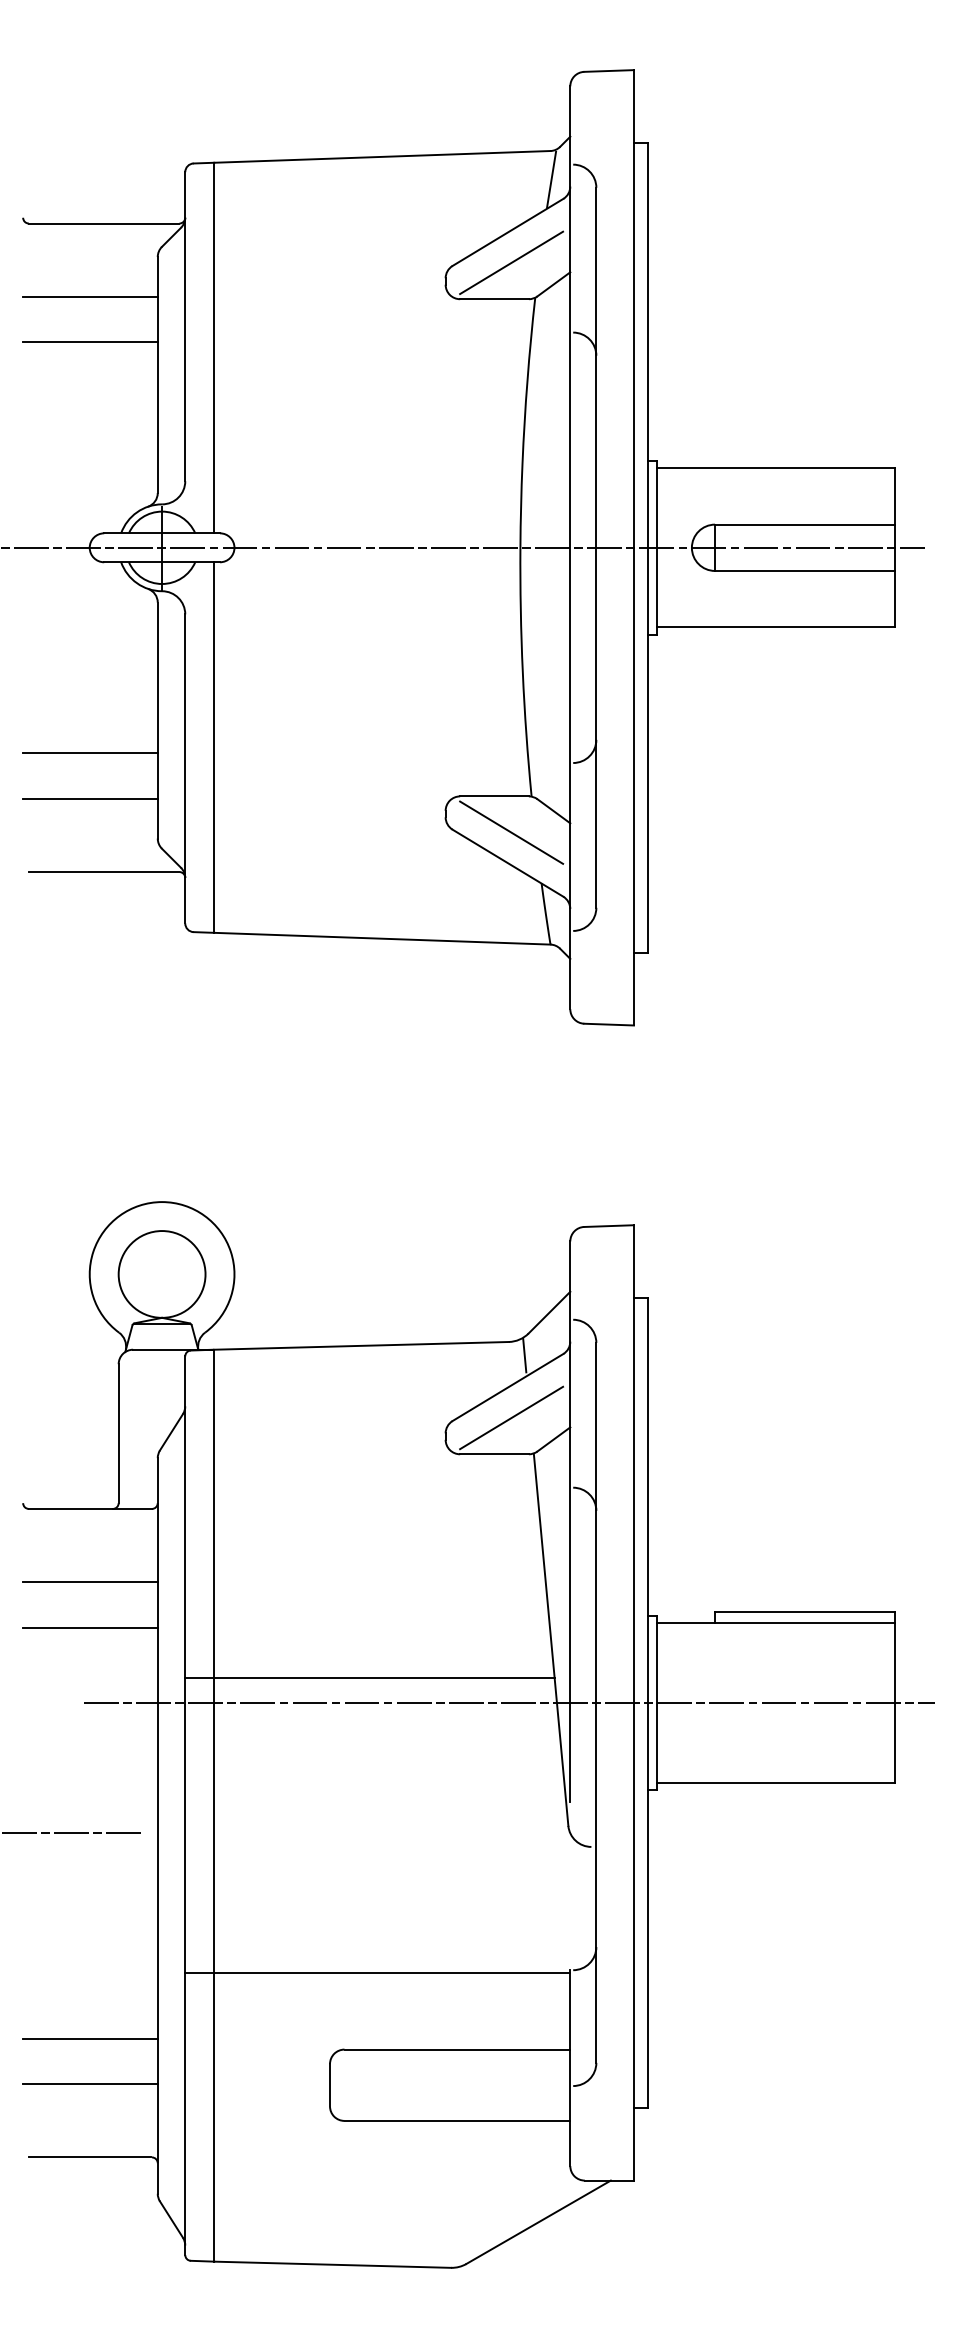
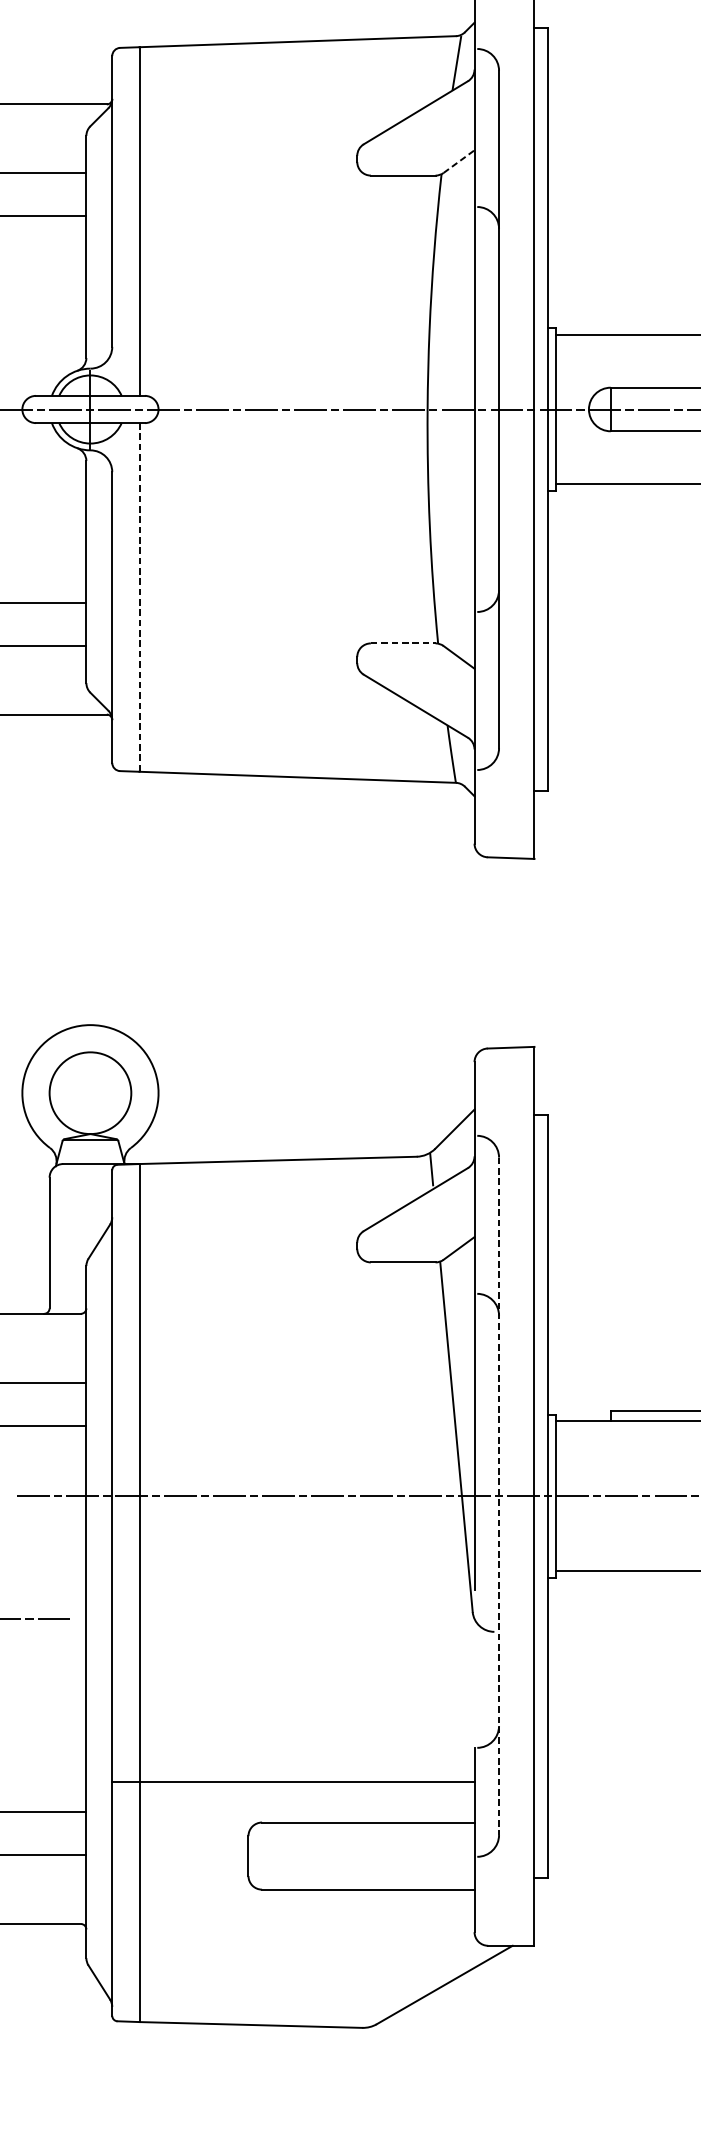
line: (511, 262) -> (419, 141), removed
line: (554, 284) -> (459, 161), solid -> dashed
line: (214, 748) -> (139, 598), solid -> dashed
line: (495, 796) -> (404, 643), solid -> dashed
line: (511, 832) -> (419, 677), removed
line: (511, 1417) -> (419, 1227), removed
line: (369, 1678) -> (285, 1473), removed
line: (596, 1702) -> (499, 1495), solid -> dashed
line: (377, 1973) -> (293, 1781), moved

